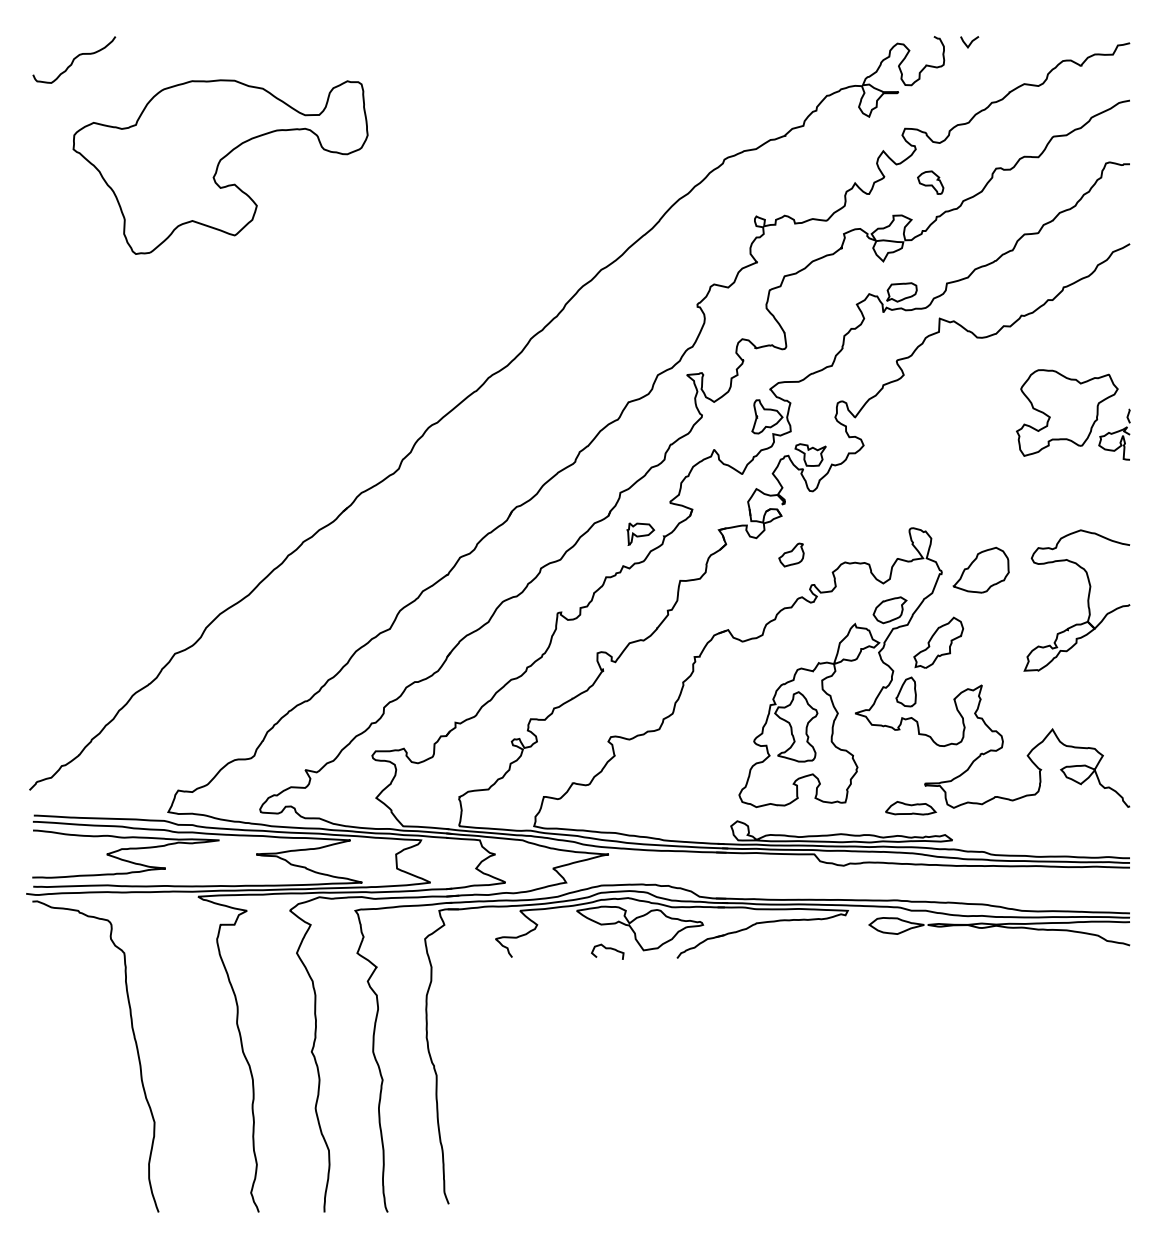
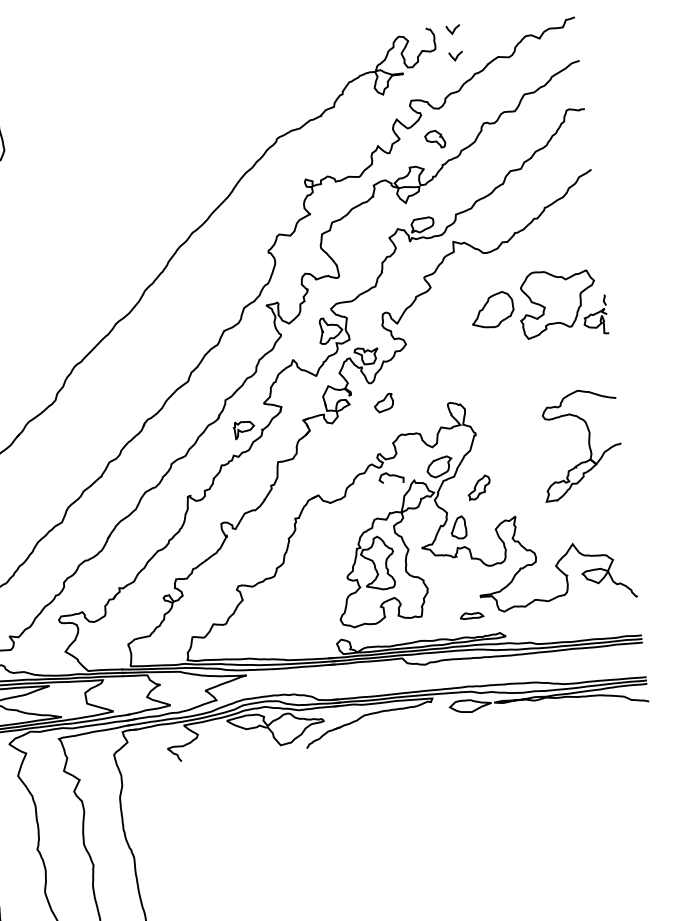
line: (970, 77) -> (456, 56), added
part: (791, 554) -> (383, 402), moved
part: (980, 569) -> (491, 309), moved
part: (938, 642) -> (479, 487), size x0.6
part: (910, 808) -> (471, 615), size x0.6
curve: (607, 949) -> (391, 476), moved

